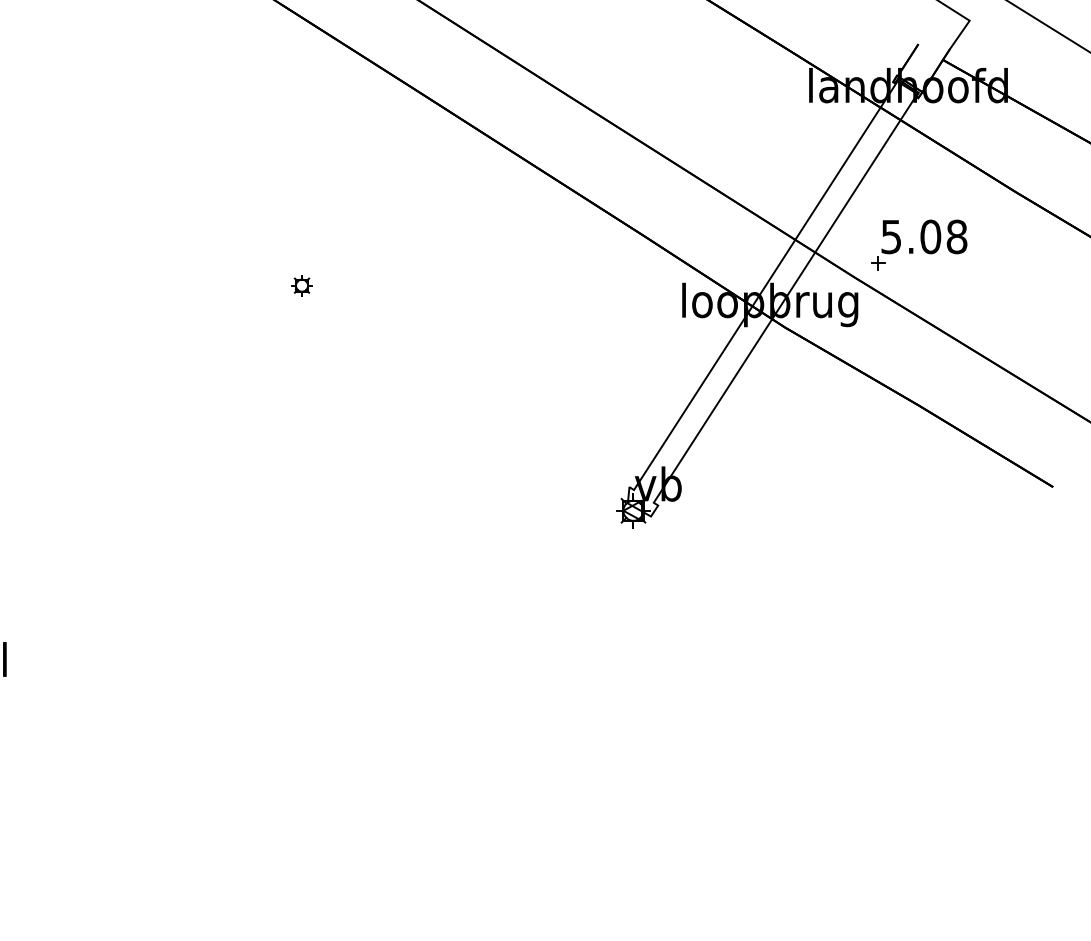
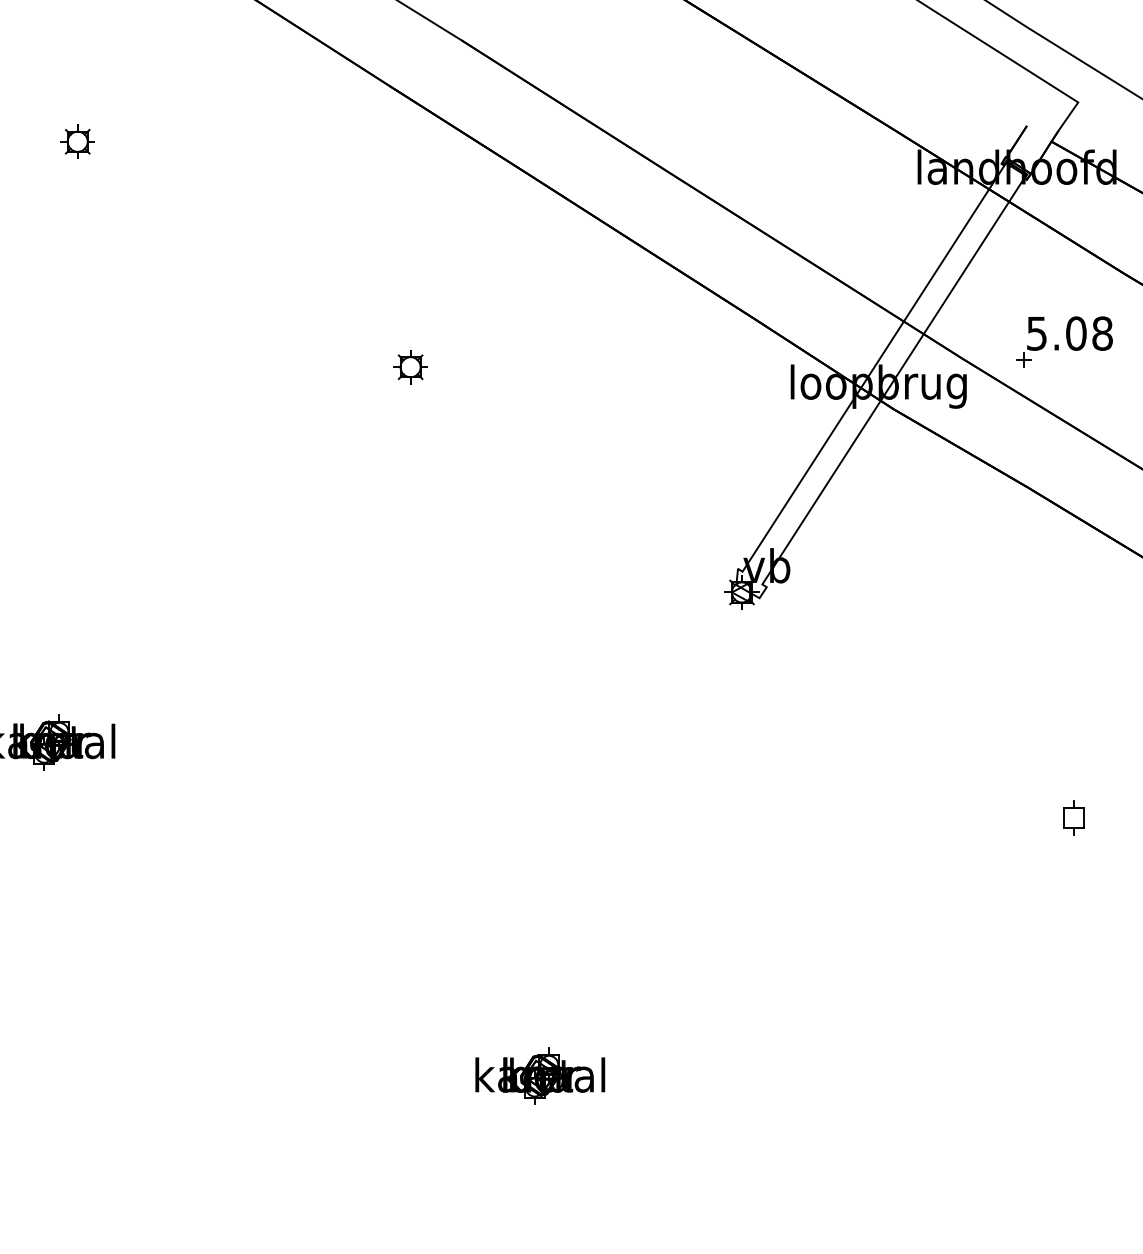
part: (918, 244) -> (1064, 341), moved
part: (301, 285) -> (410, 367), size x1.67
part: (964, 735) -> (1073, 817), added

